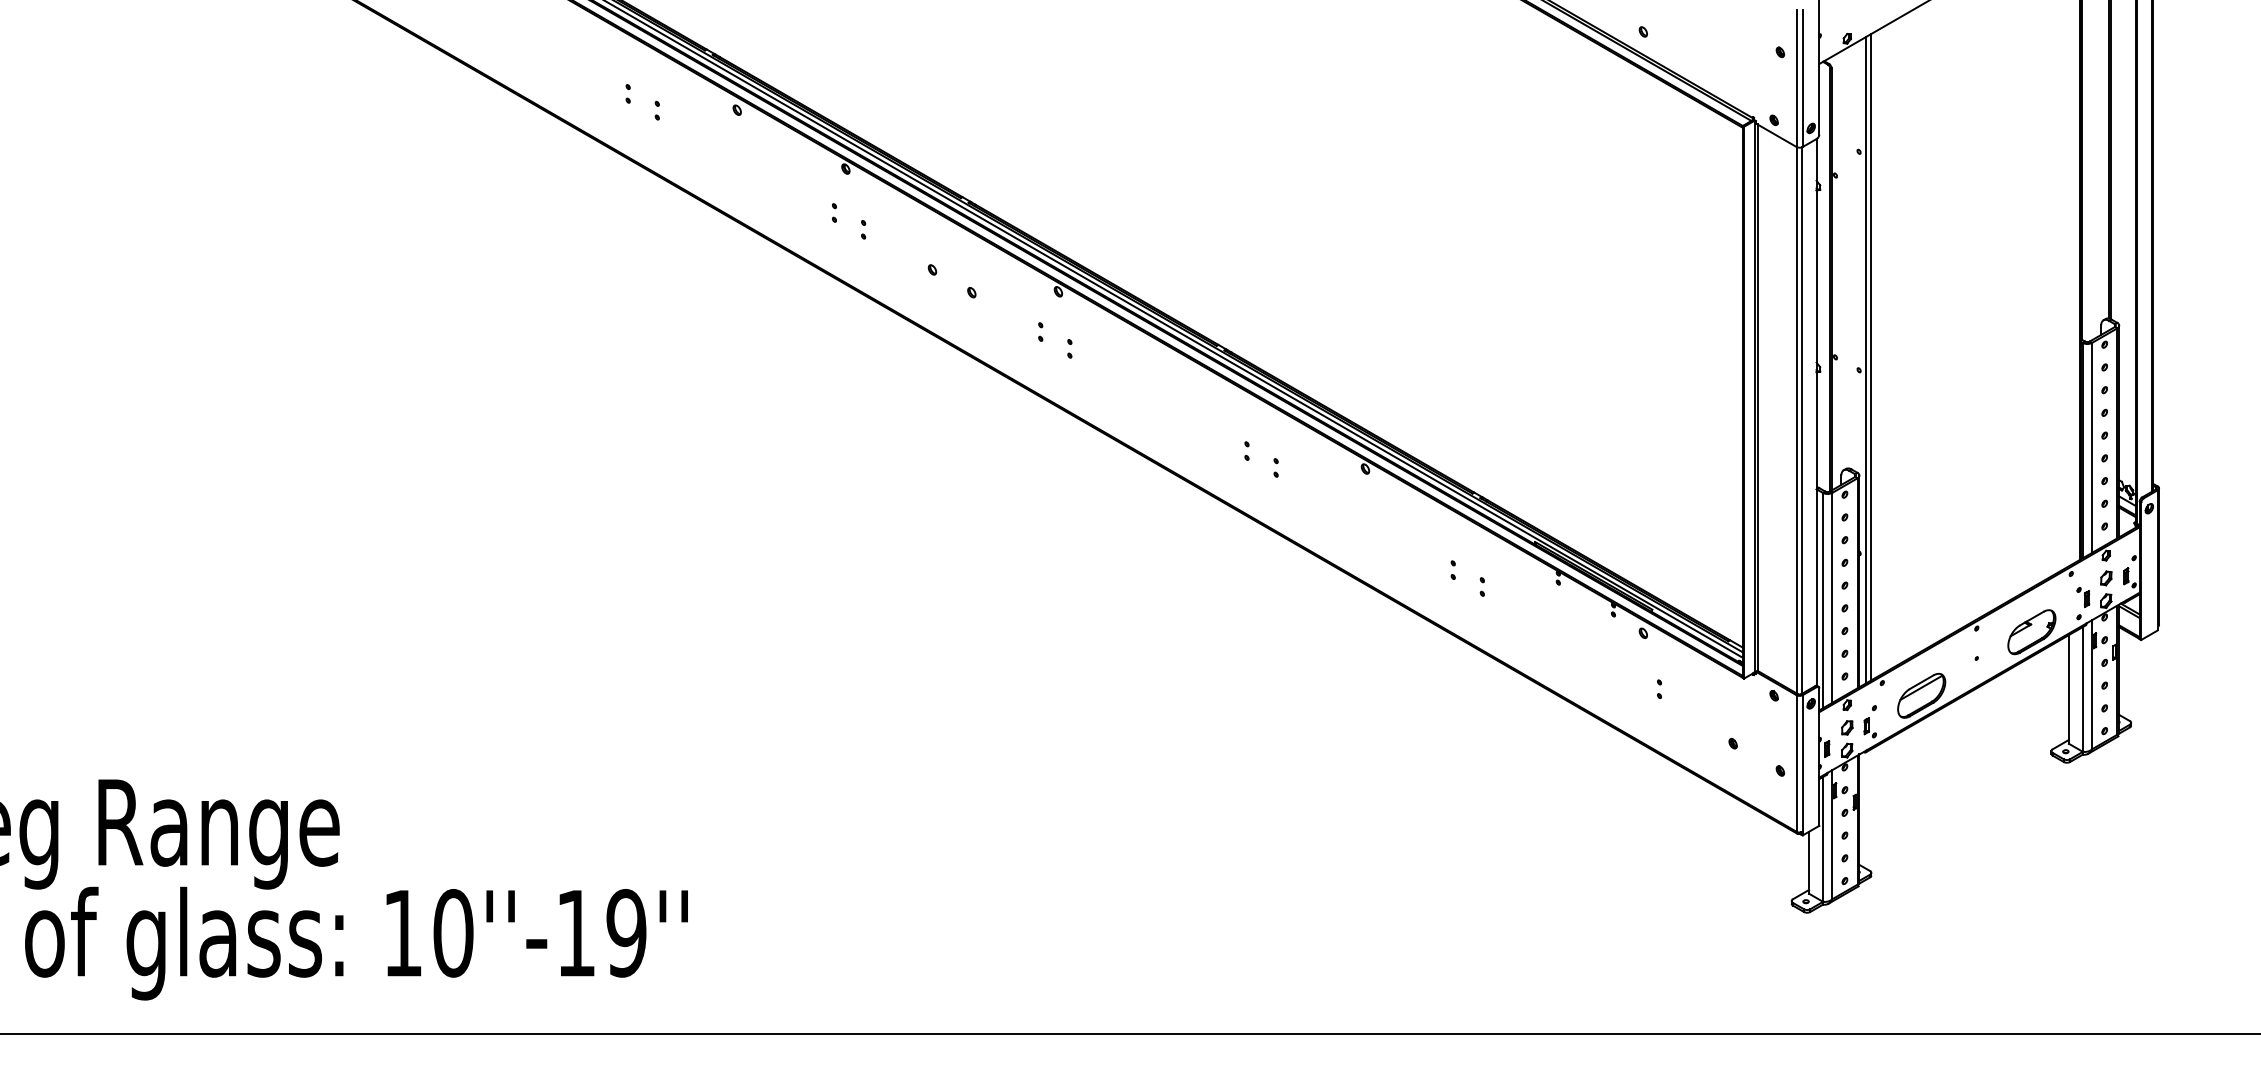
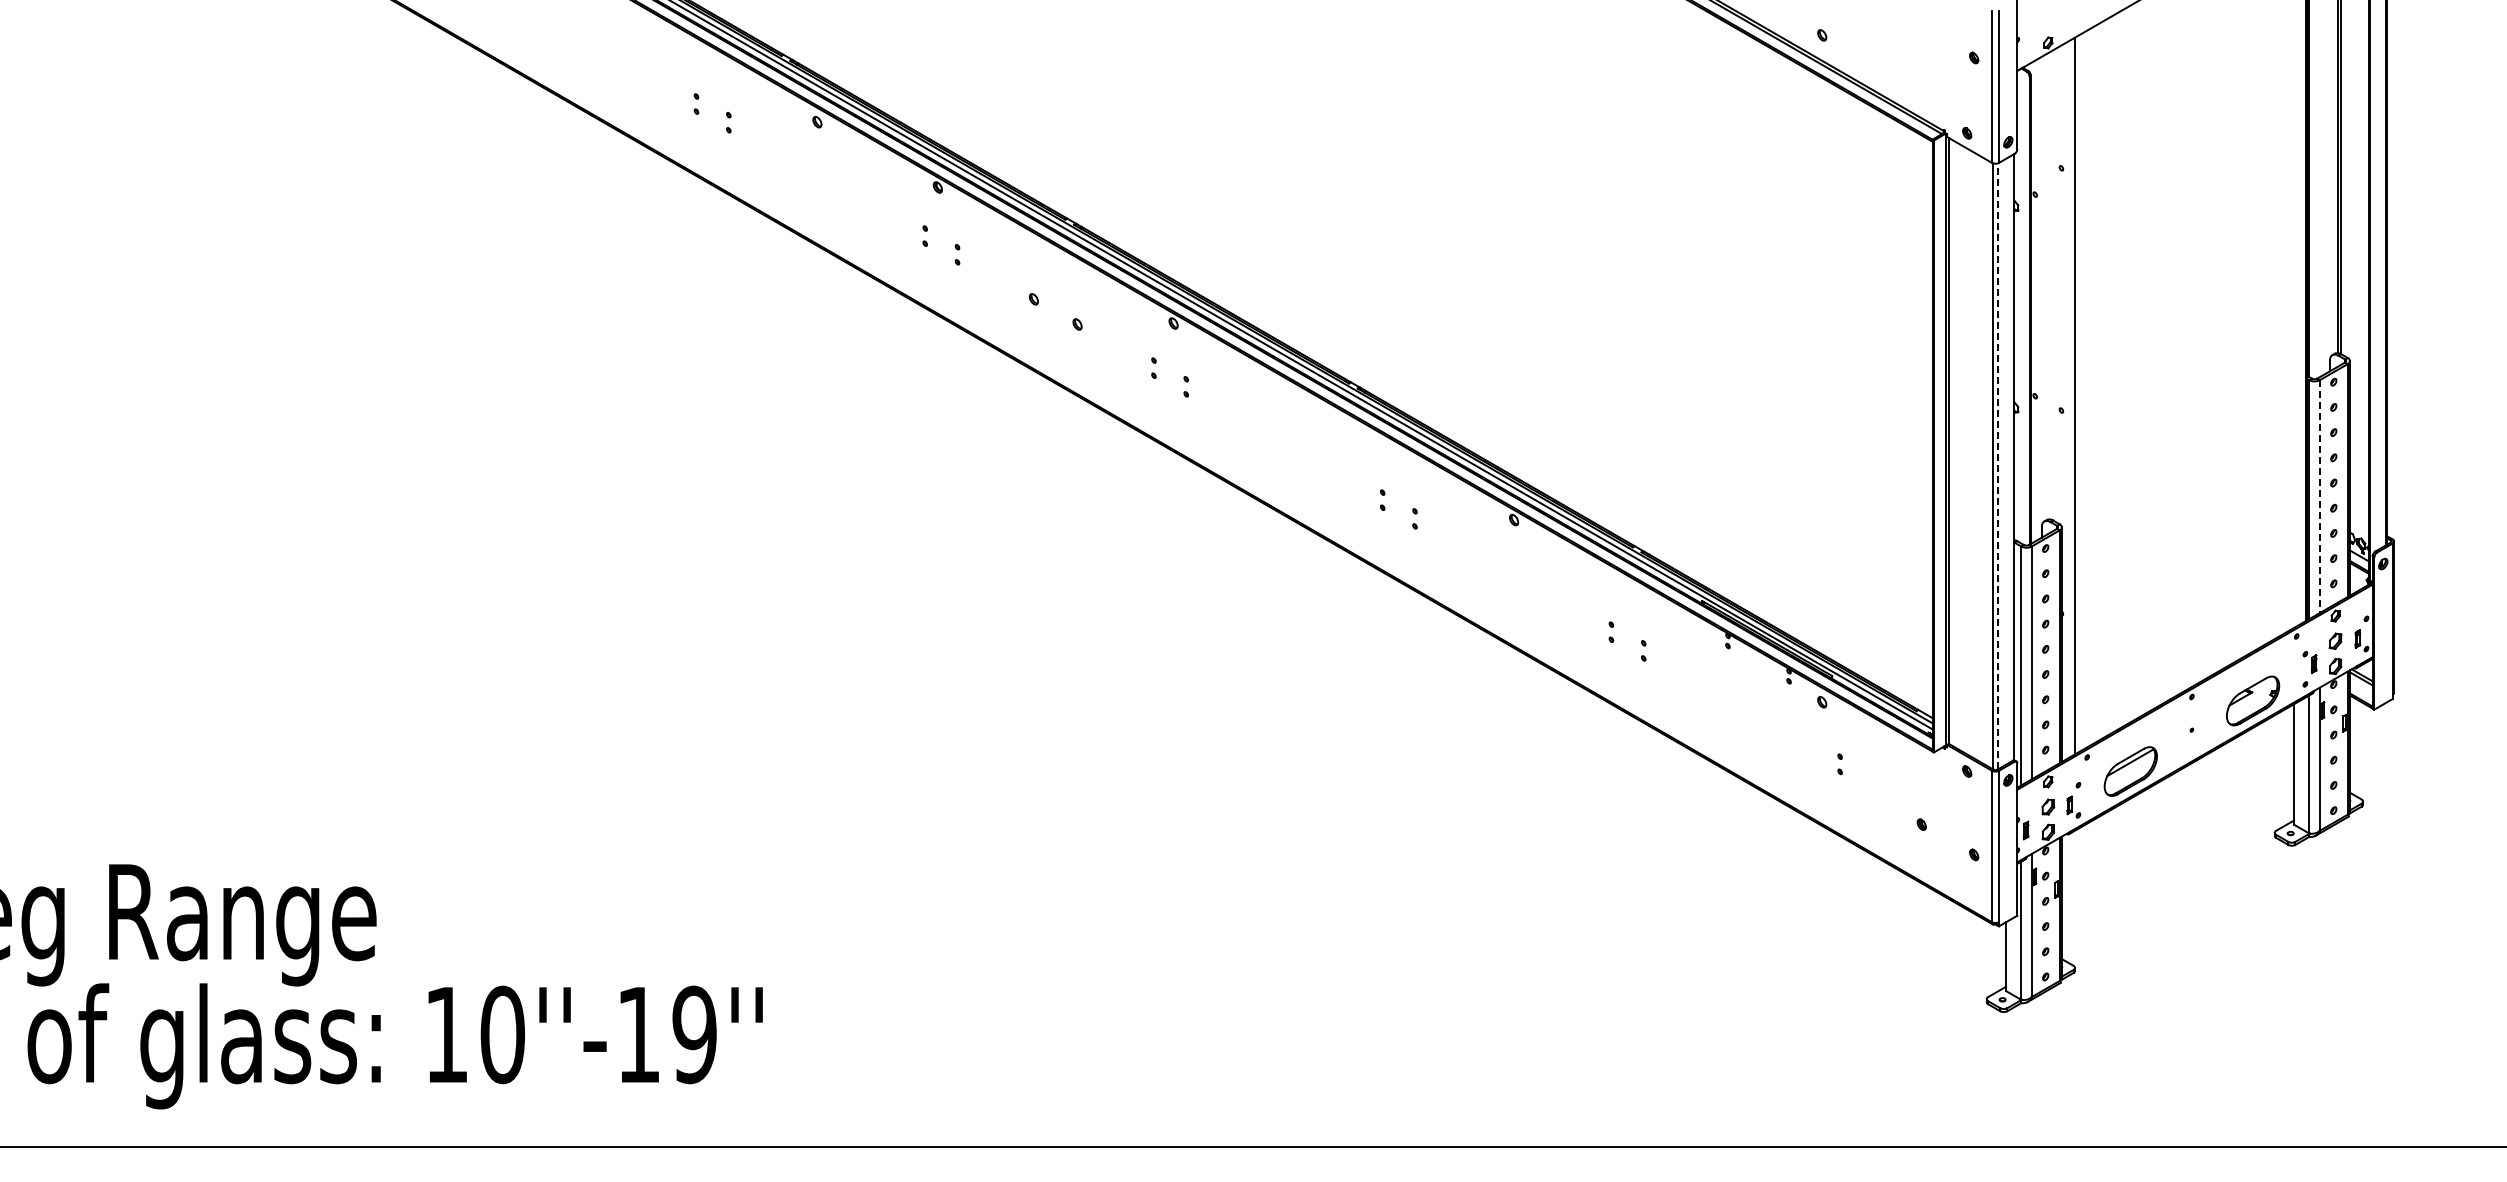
line: (1866, 359) -> (2069, 398), removed
line: (1802, 420) -> (1998, 466), solid -> dashed
line: (2091, 448) -> (2319, 497), solid -> dashed

